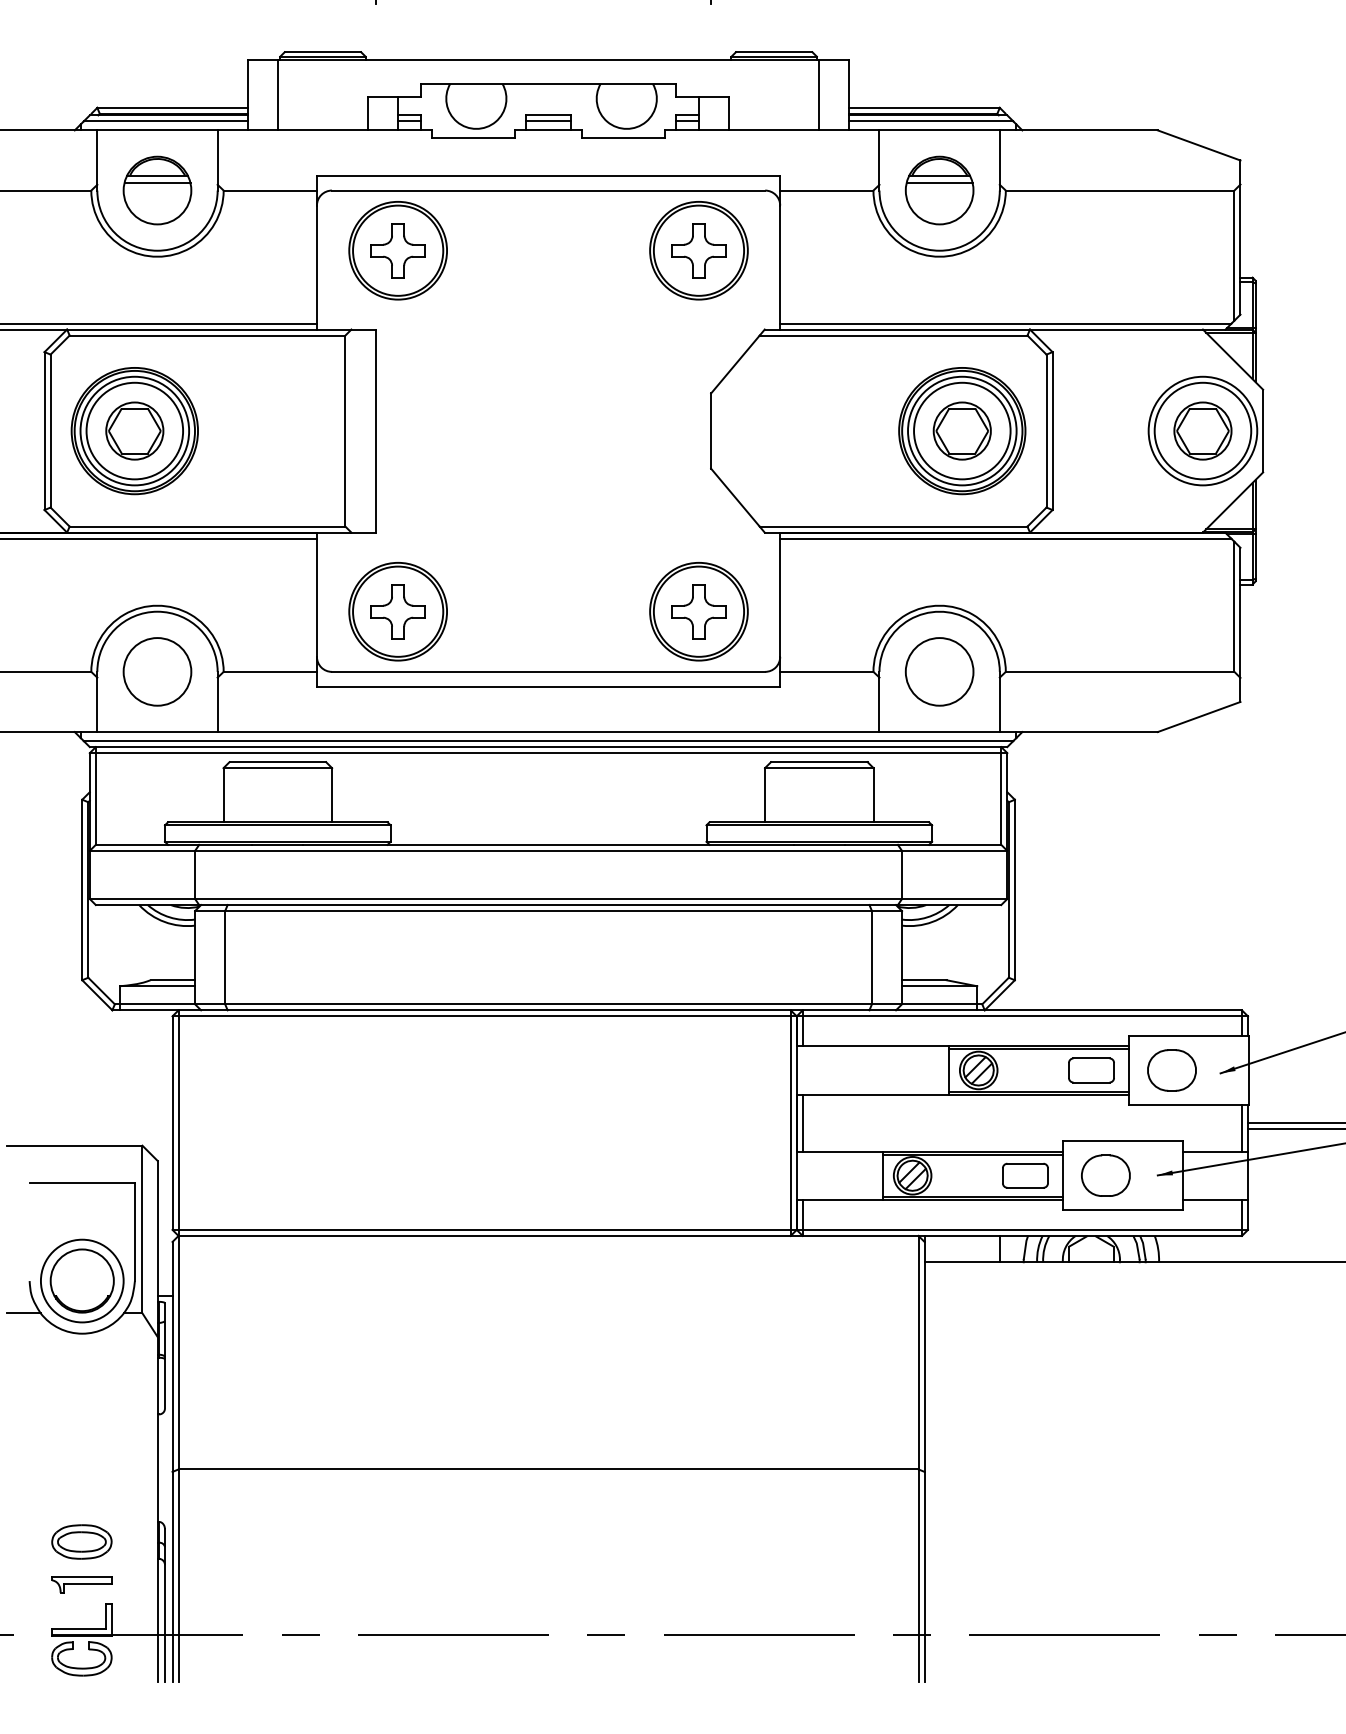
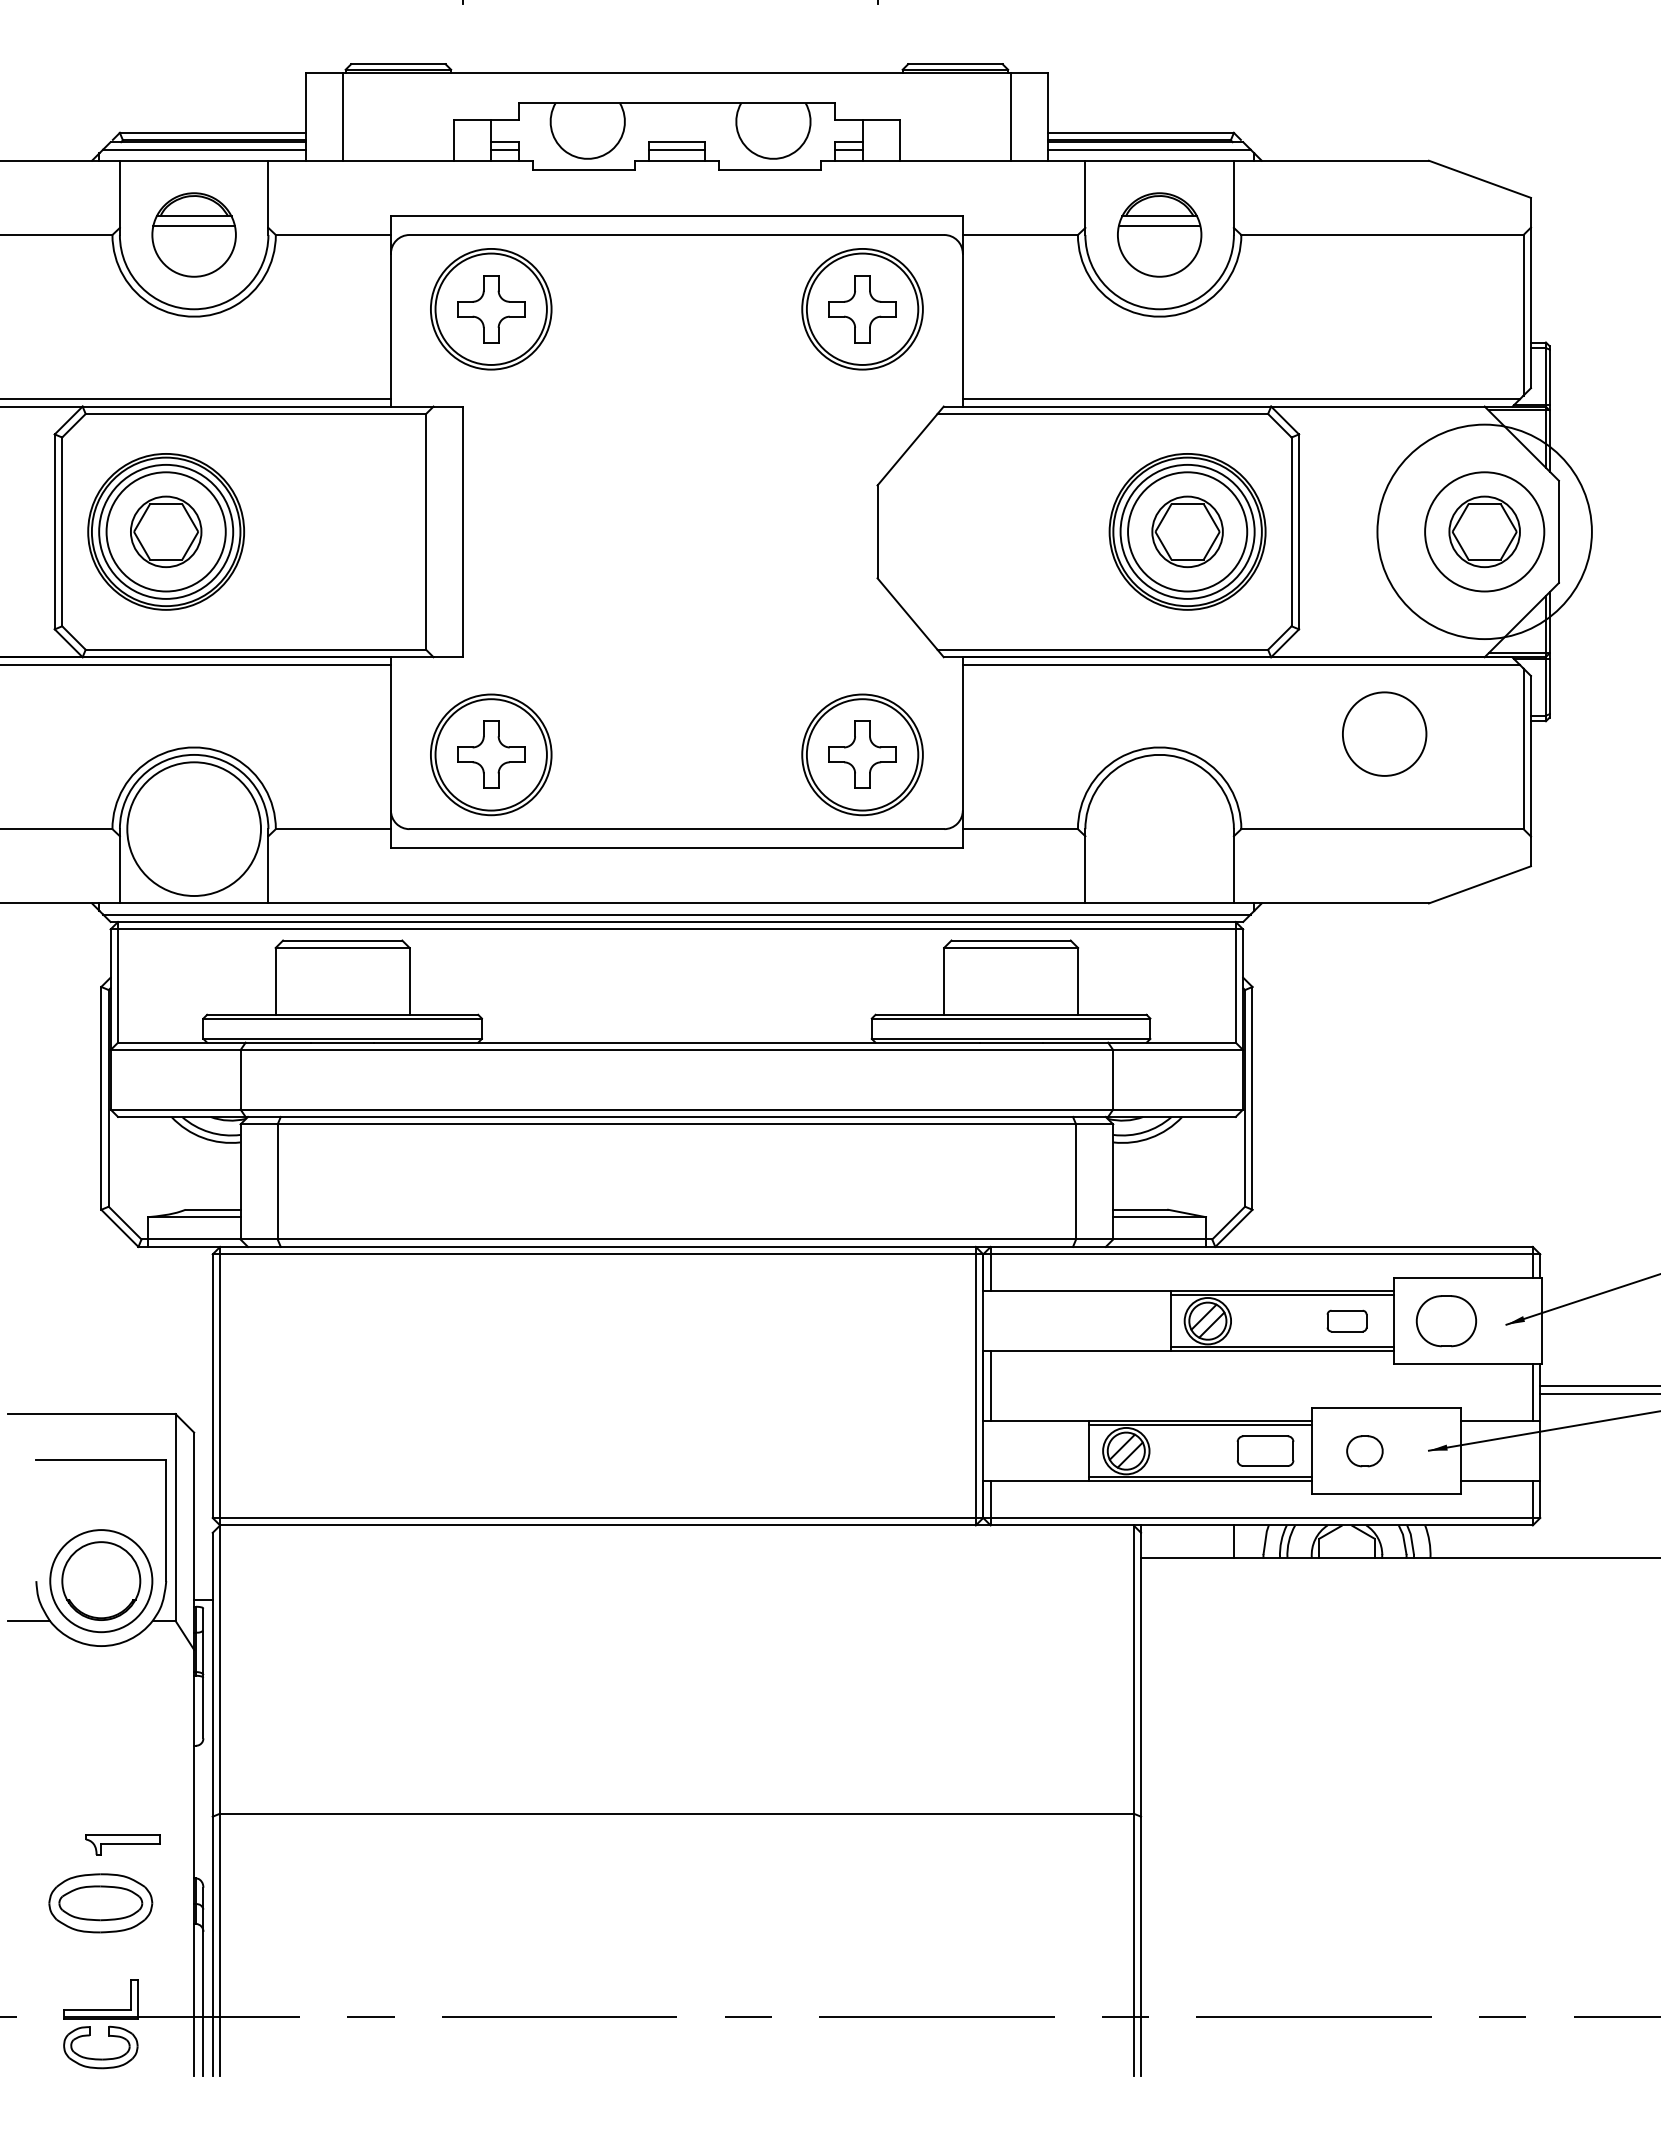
circle: (1202, 430) -> (1484, 531), size x1.6
circle: (156, 671) -> (193, 828), size x1.6
circle: (939, 671) -> (1384, 733), moved
part: (1091, 1069) -> (1346, 1320), size x0.7
part: (1105, 1176) -> (1364, 1451), size x0.6
part: (81, 1541) -> (100, 1902), size x1.4
part: (81, 1584) -> (122, 1844), moved

